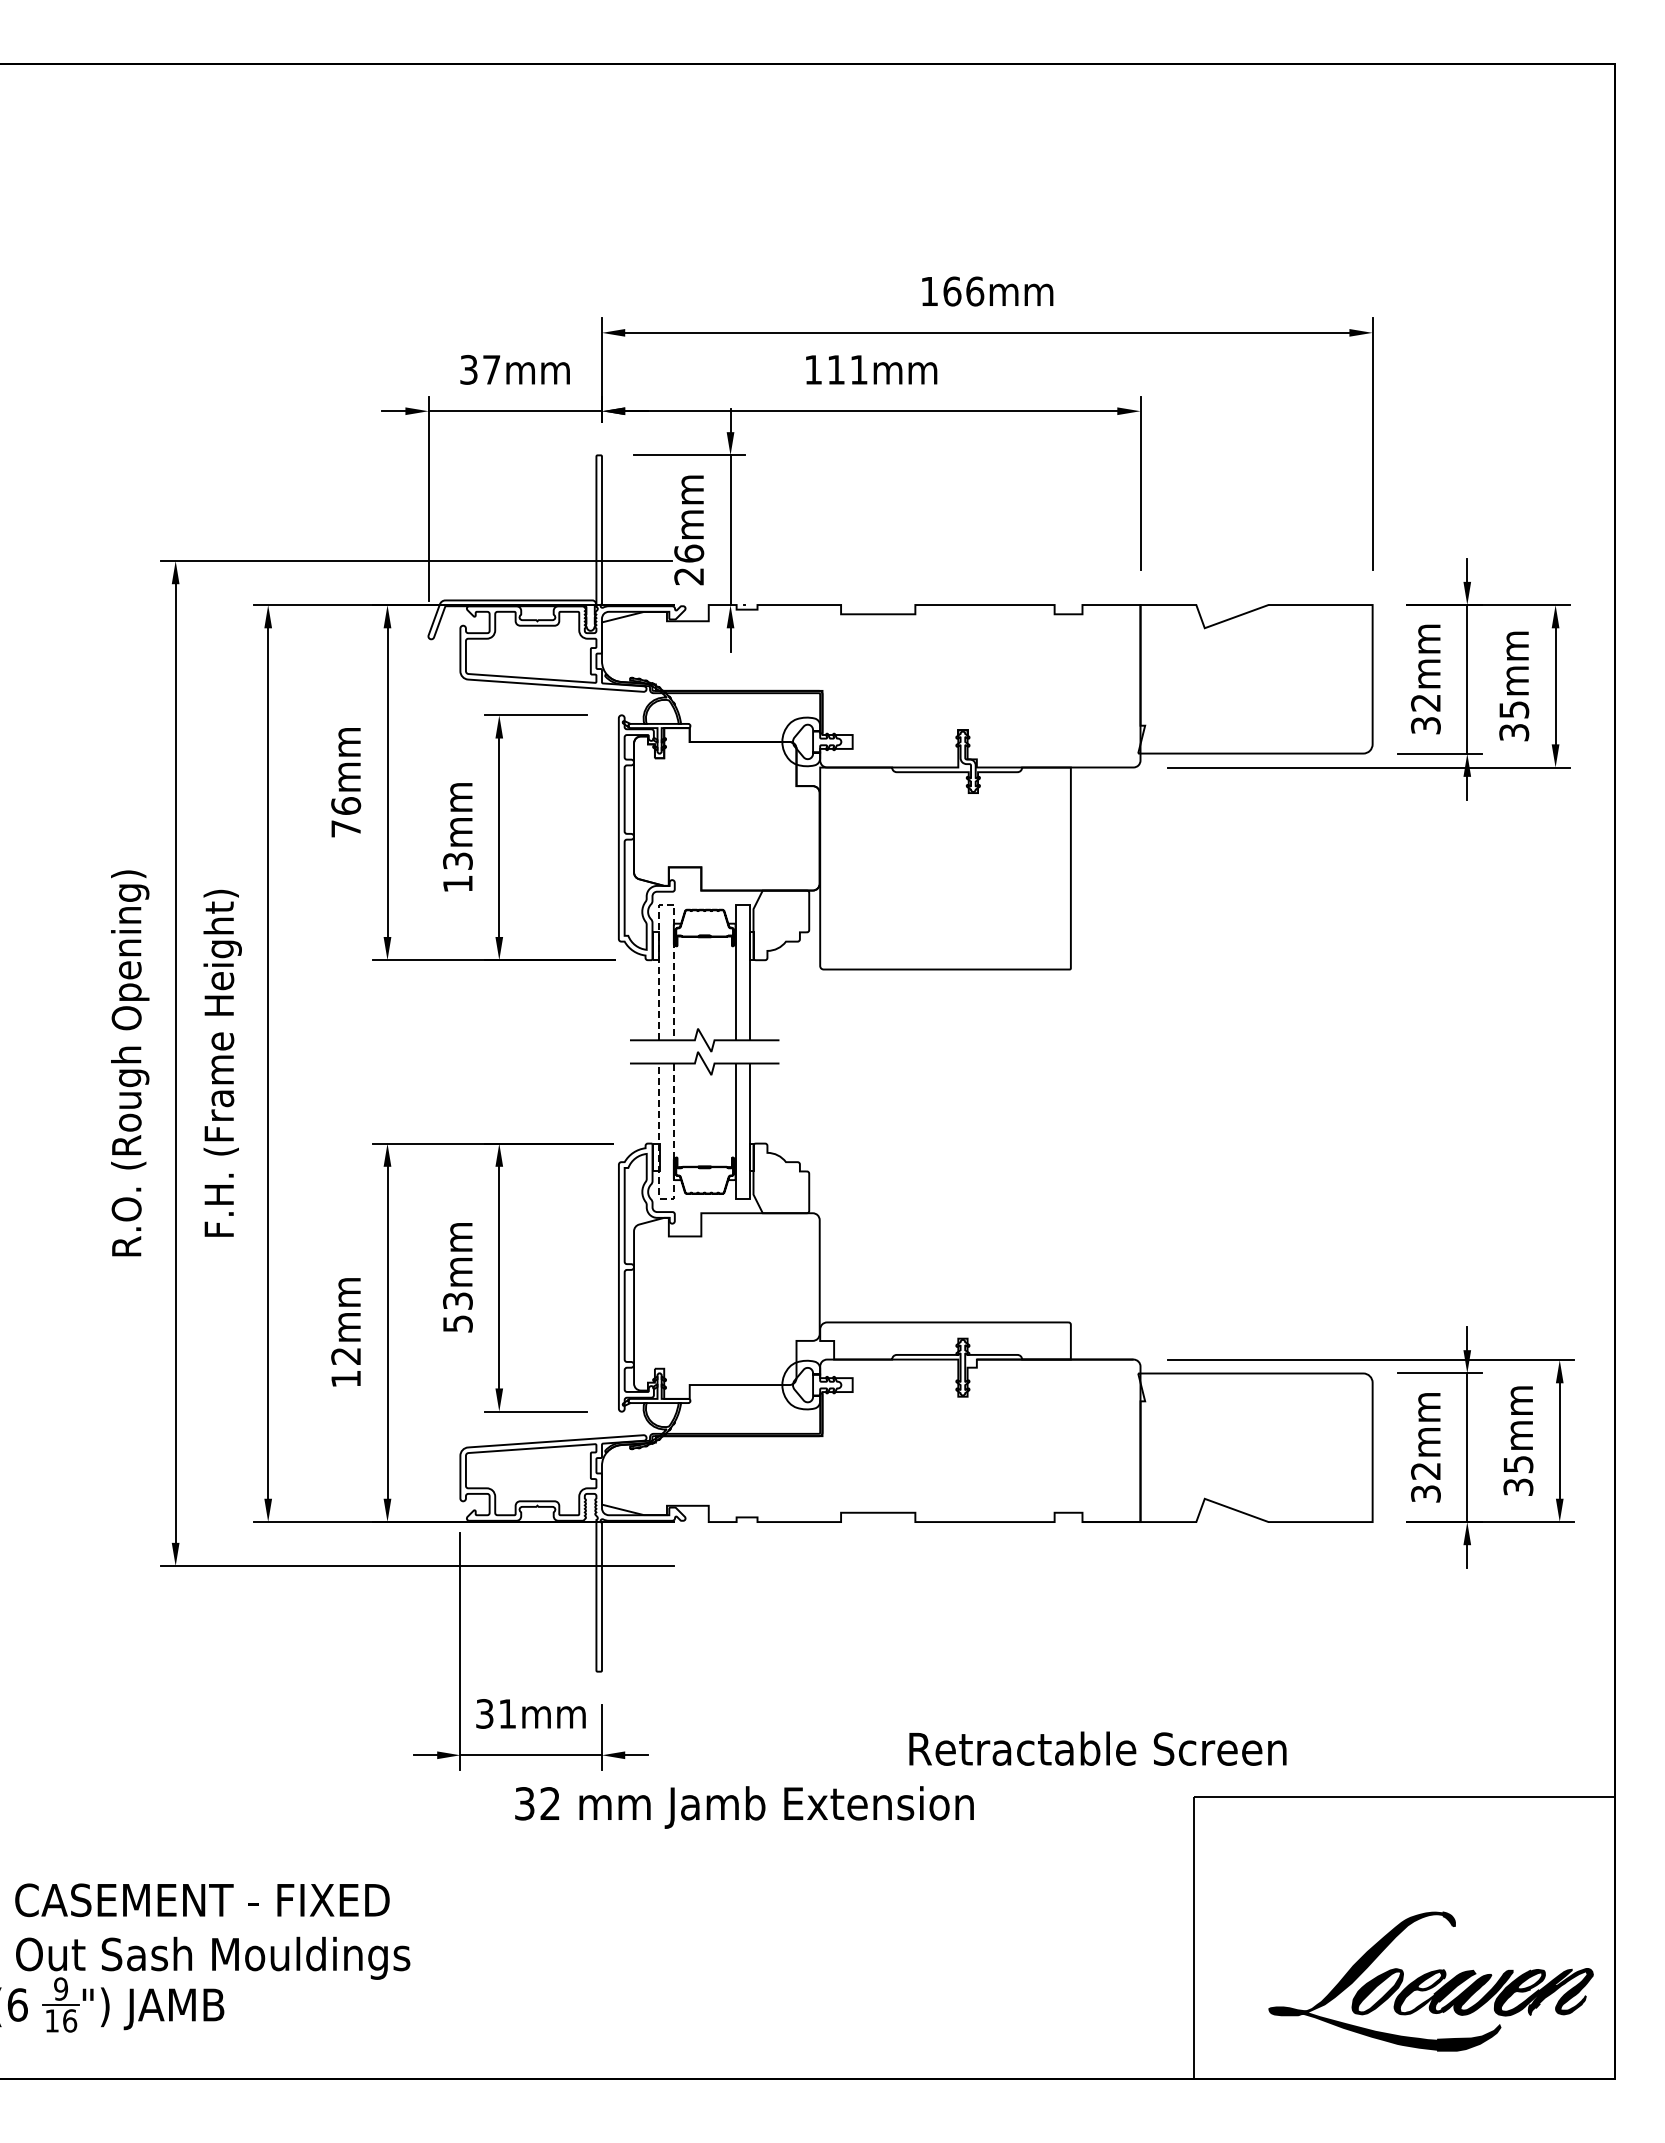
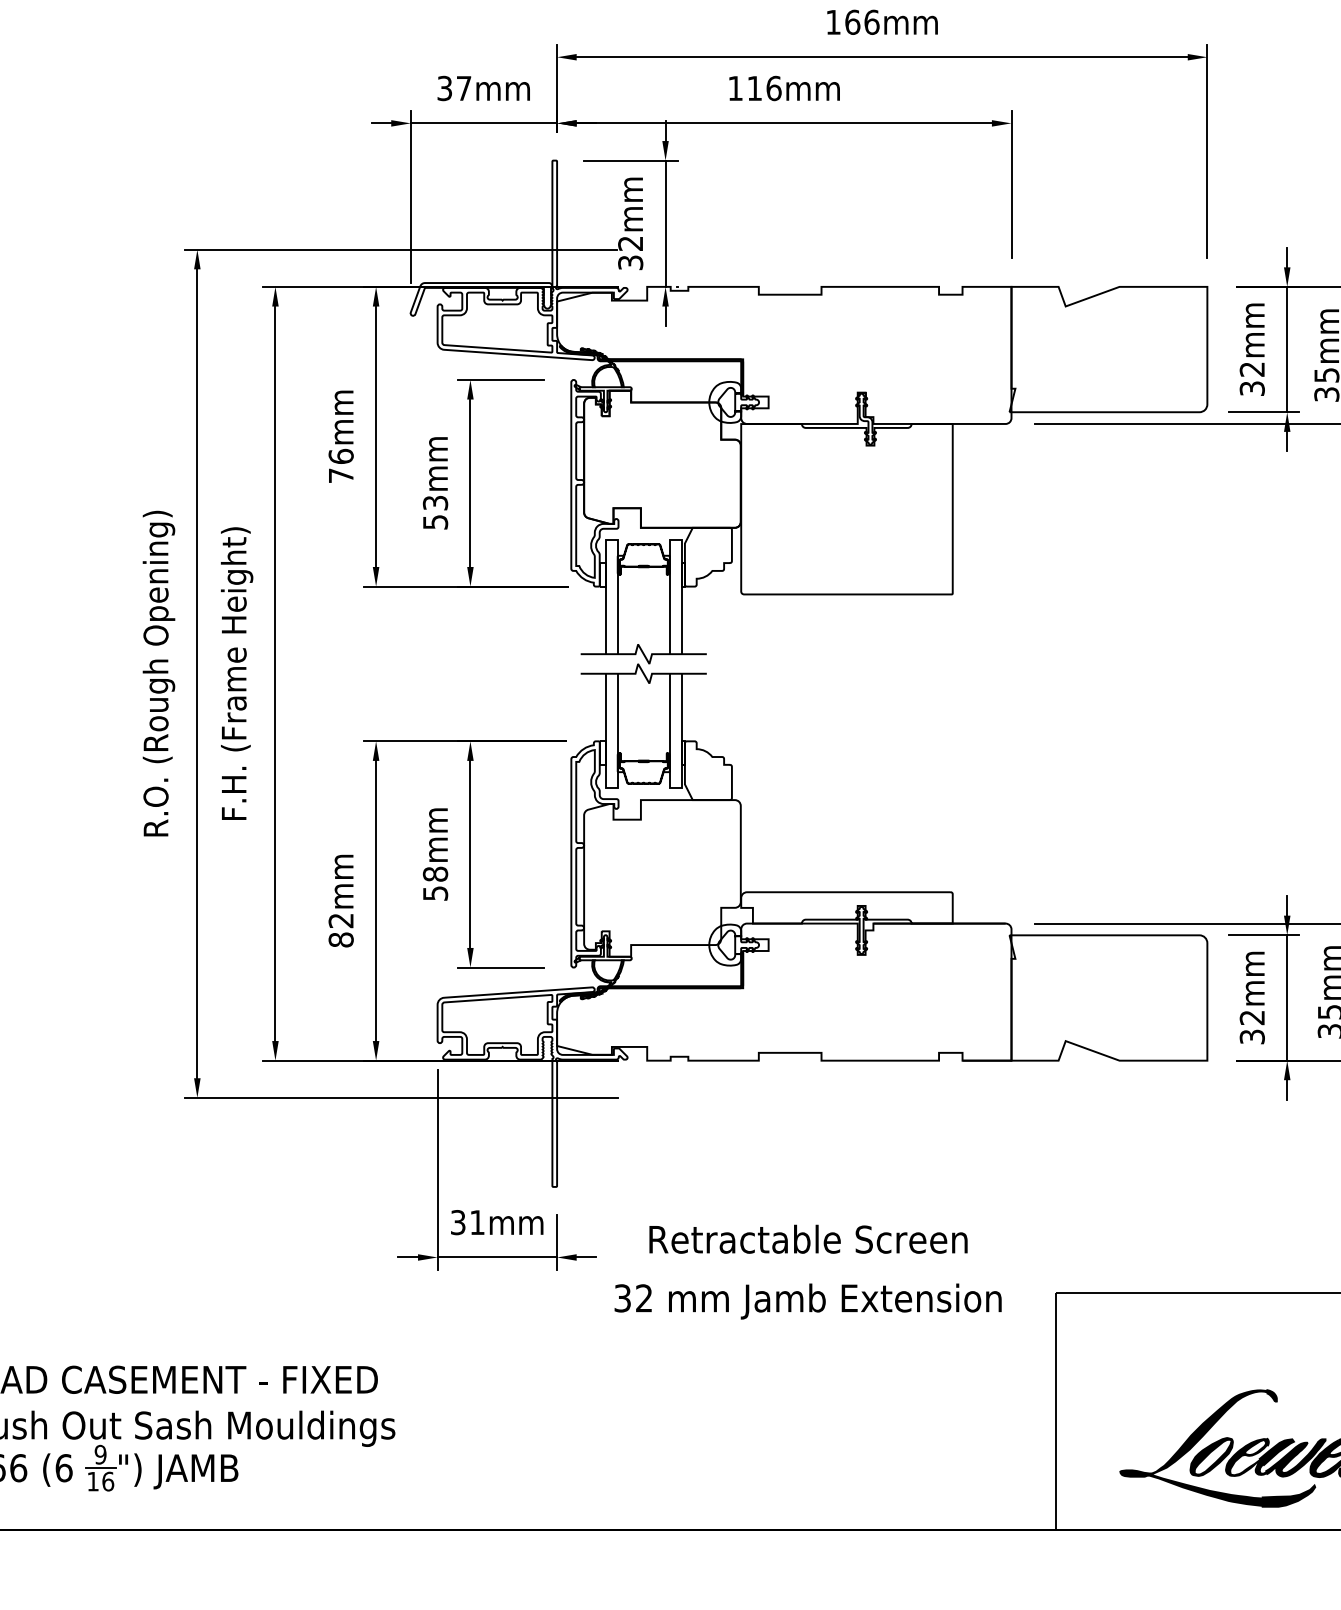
text: (859, 369) -> (774, 88), 111mm -> 116mm
text: (689, 564) -> (630, 252), 26mm -> 32mm
text: (457, 883) -> (435, 521), 13mm -> 53mm
line: (667, 904) -> (612, 539), dashed -> solid
line: (666, 1199) -> (611, 788), dashed -> solid
text: (457, 1300) -> (435, 873), 53mm -> 58mm
text: (346, 1378) -> (341, 939), 12mm -> 82mm
text: (1097, 1748) -> (808, 1239), moved
text: (744, 1807) -> (808, 1301), moved

